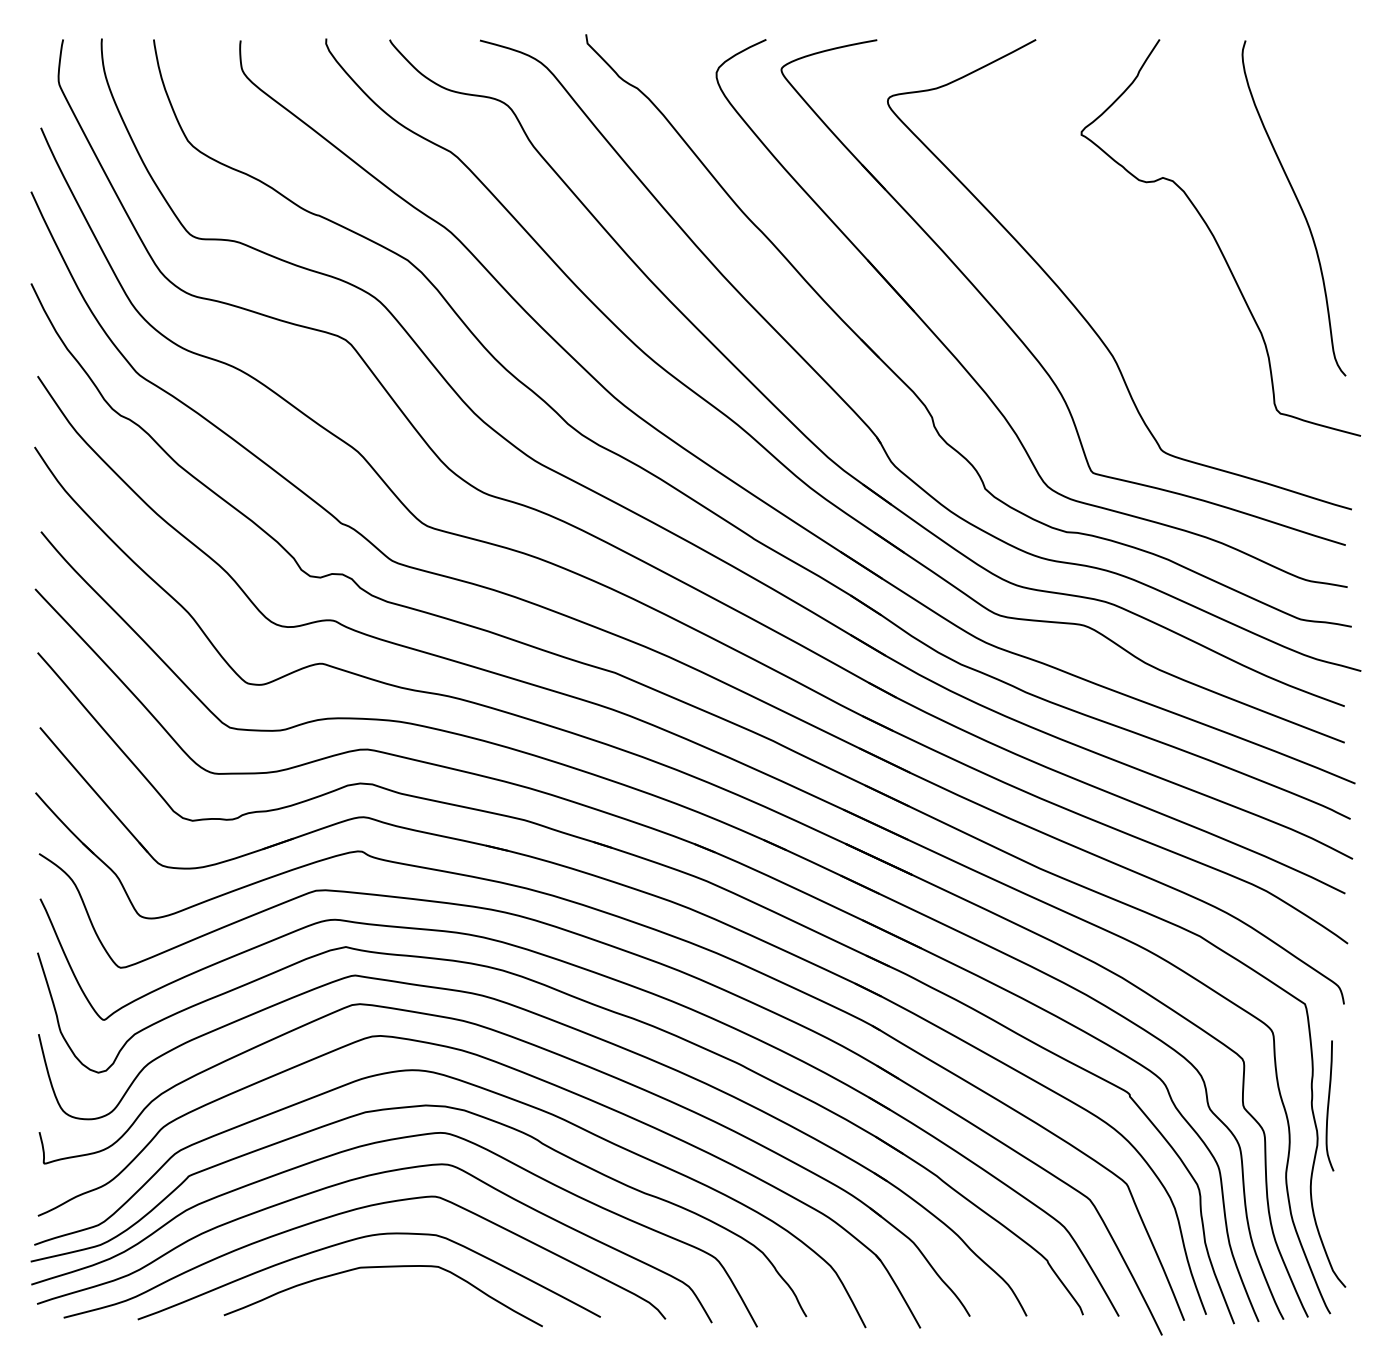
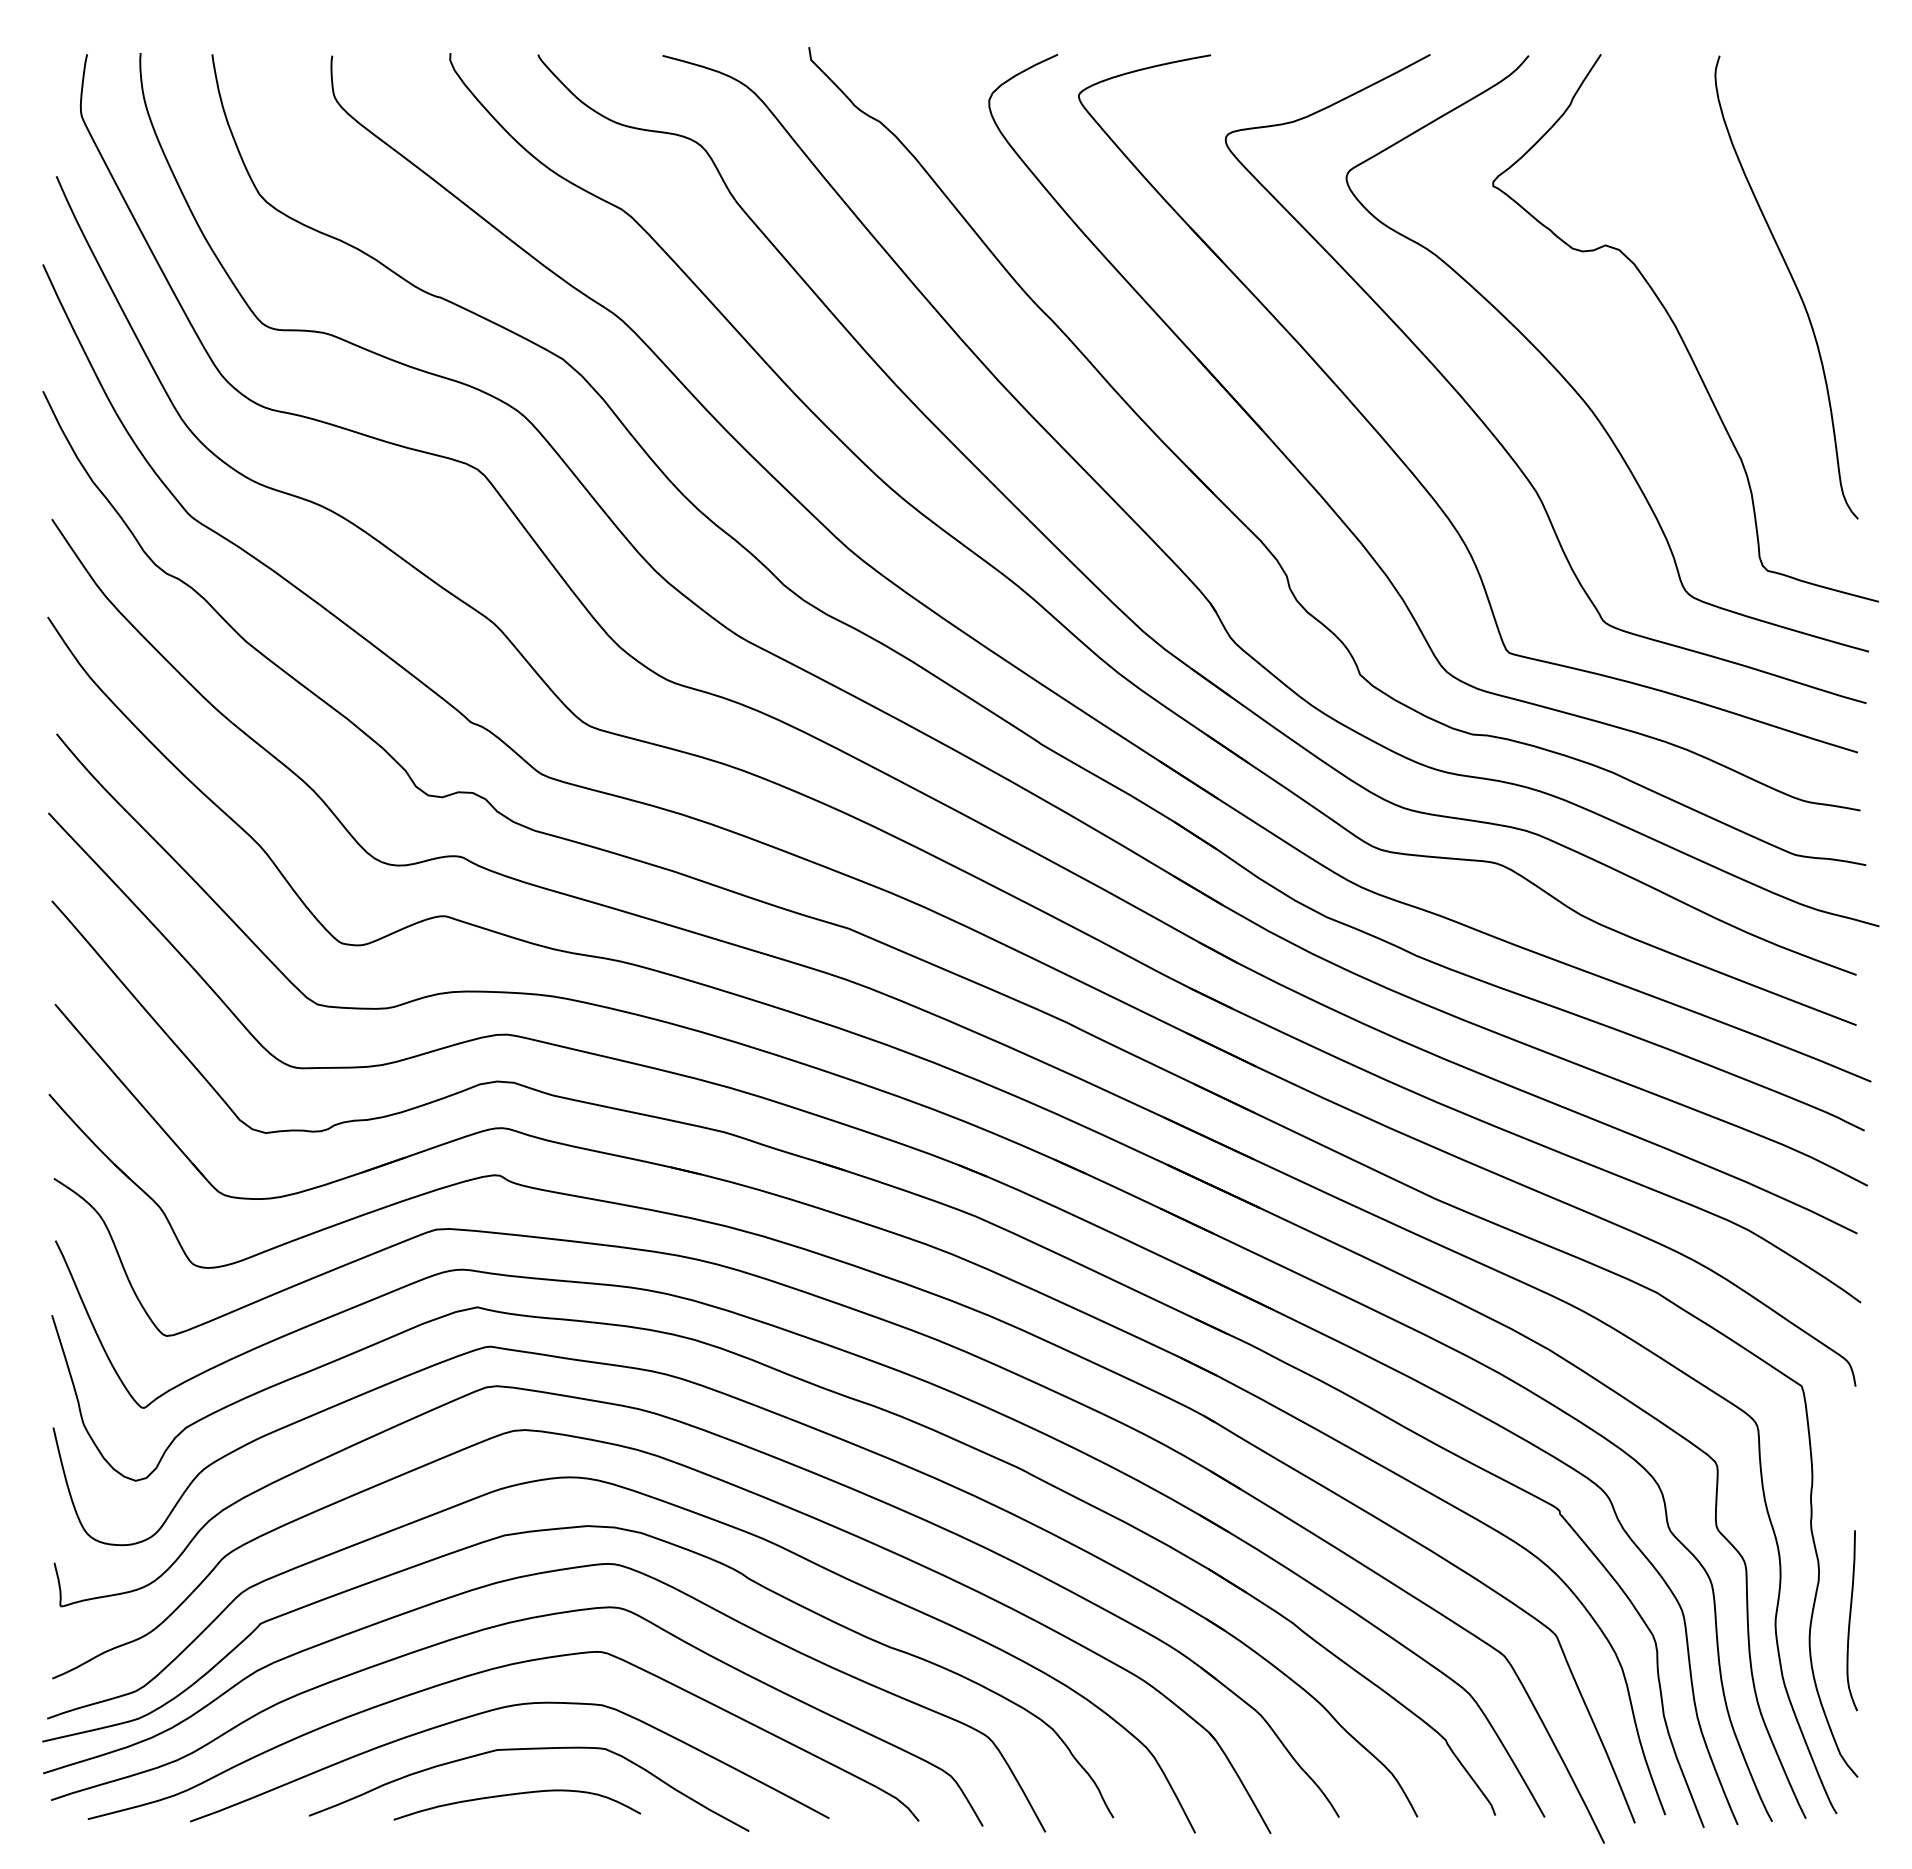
curve: (1138, 278) -> (1571, 384), added
curve: (1328, 1105) -> (1850, 1620), moved
curve: (371, 1300) -> (513, 1795), added

